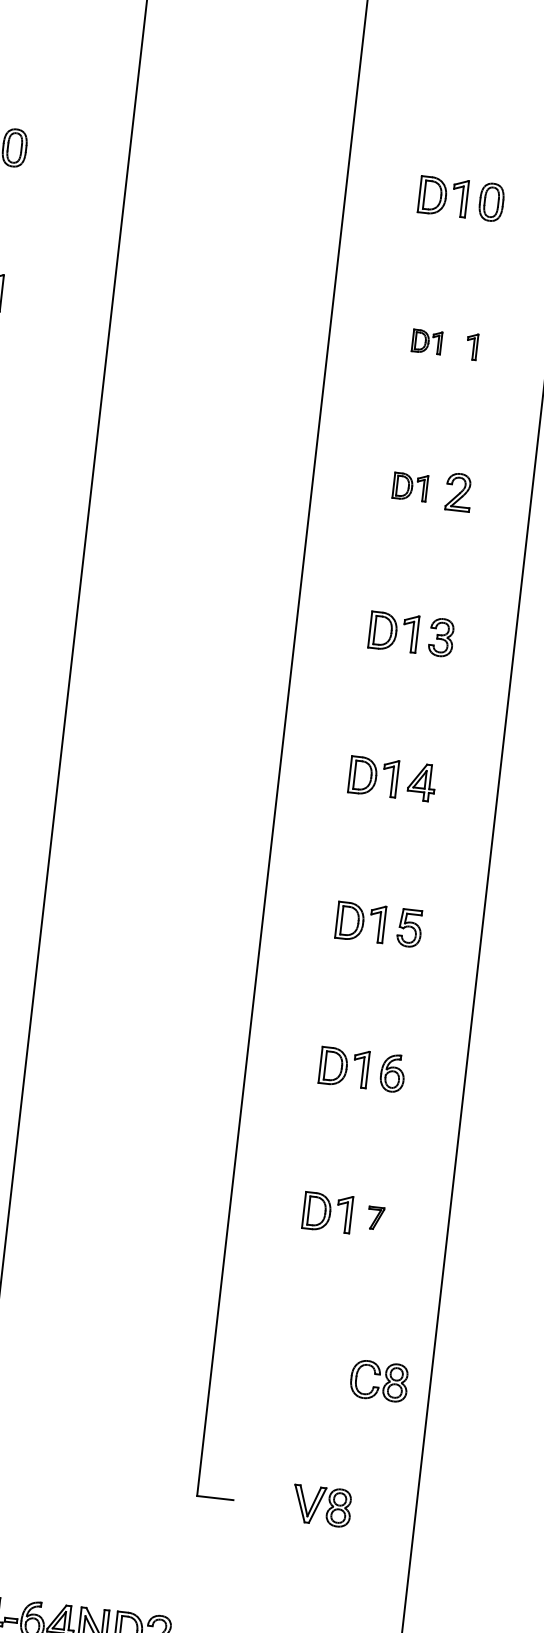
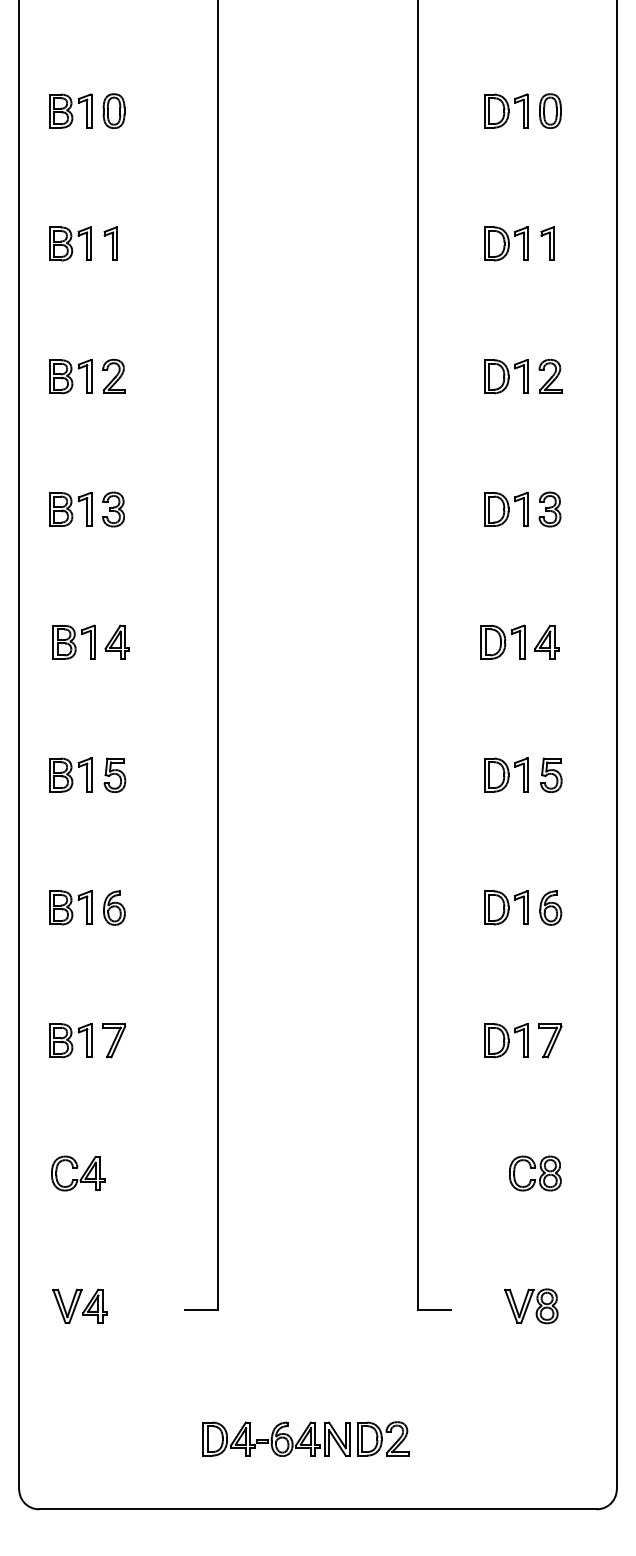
part: (427, 341) -> (506, 243), size x1.67
part: (471, 346) -> (547, 243), size x1.43
part: (410, 486) -> (506, 376), size x1.43
part: (375, 1217) -> (550, 1040), size x1.67
part: (379, 1381) -> (535, 1173), moved

